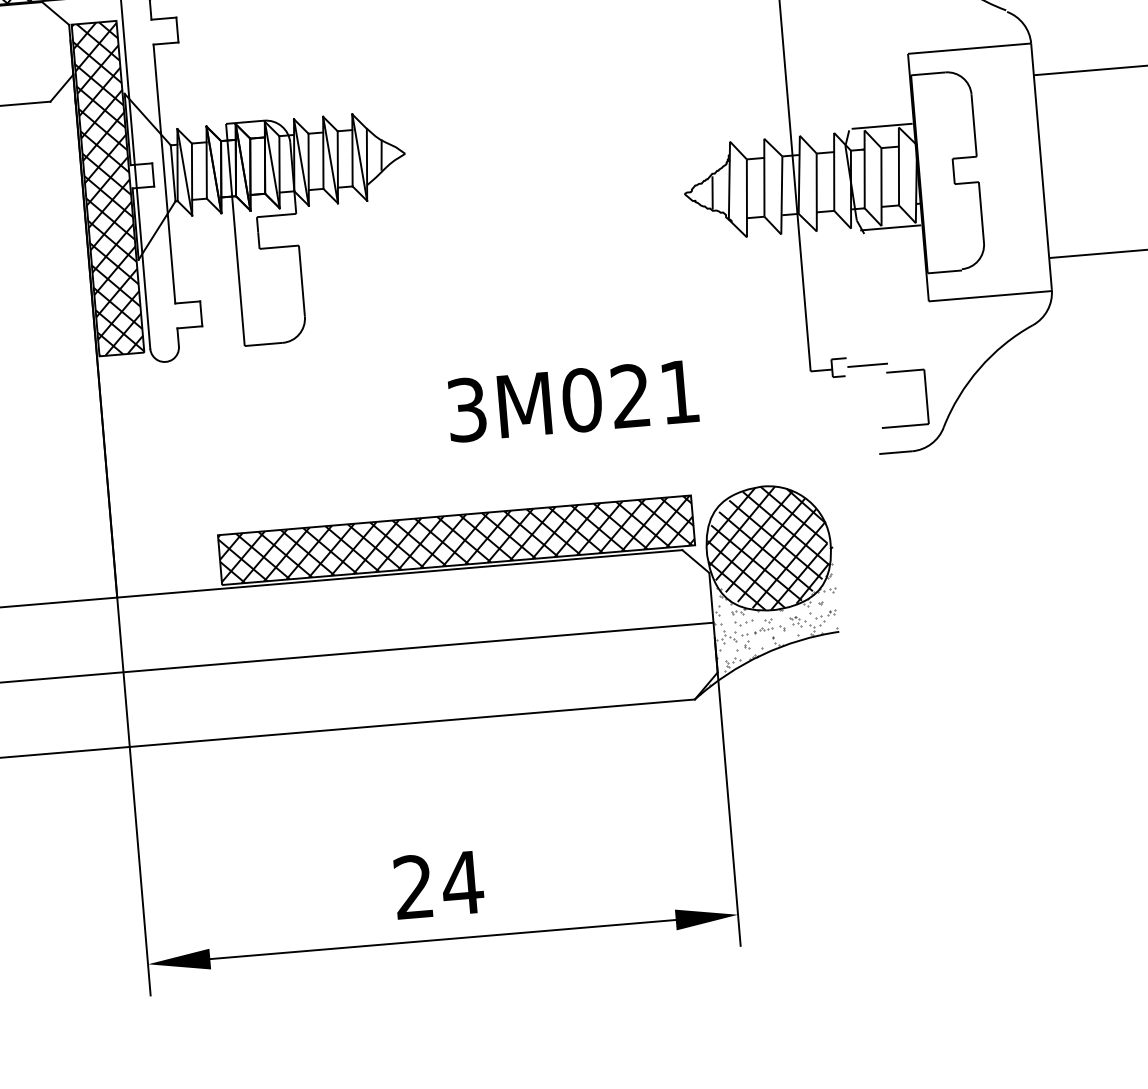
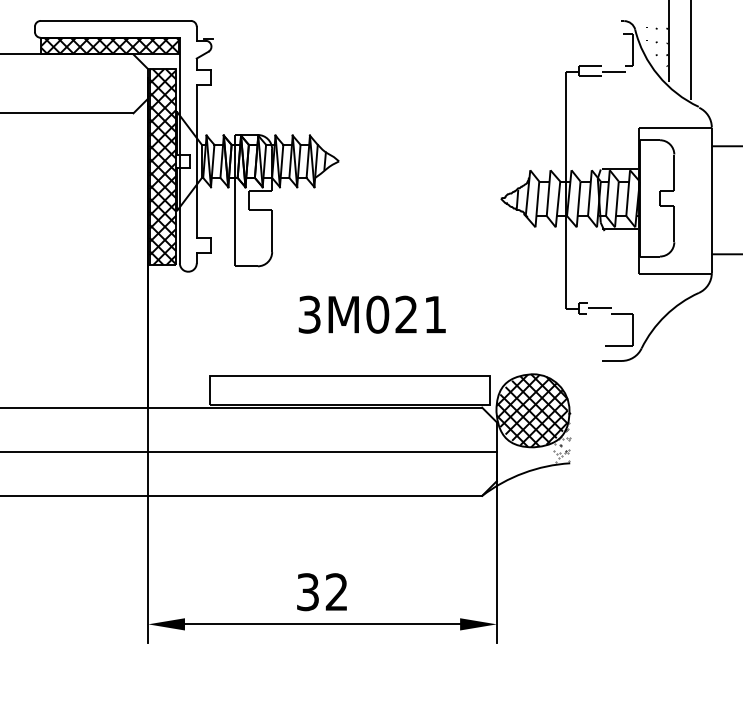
text: (571, 400) -> (371, 314), moved
hatch: (455, 539) -> (349, 390), removed
hatch: (758, 635) -> (522, 461), removed
text: (438, 885) -> (322, 592), 24 -> 32

